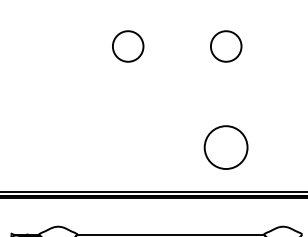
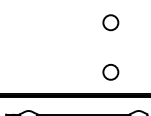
circle: (127, 45) -> (62, 22), removed
circle: (225, 148) -> (110, 72), size x0.71

